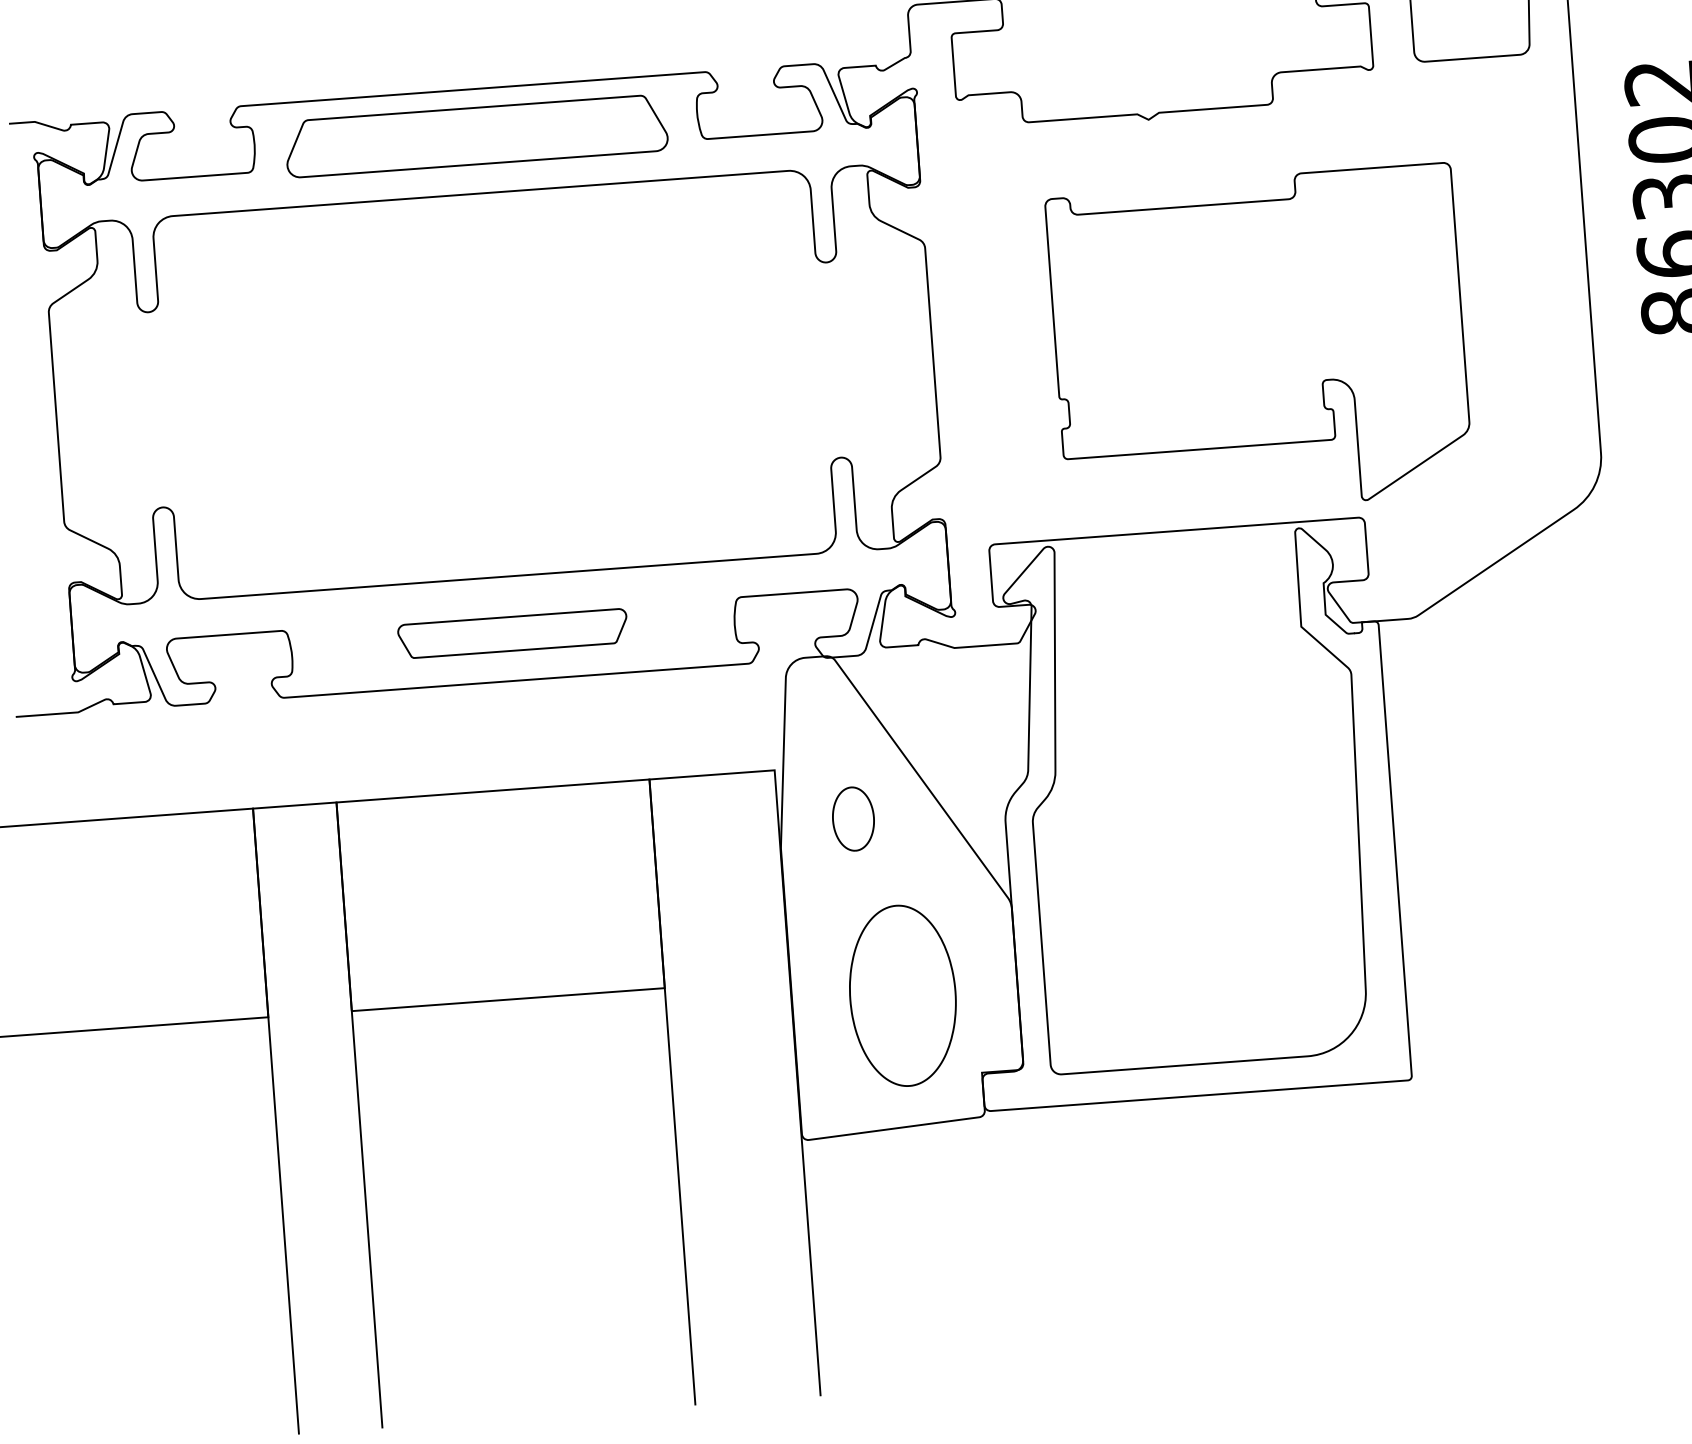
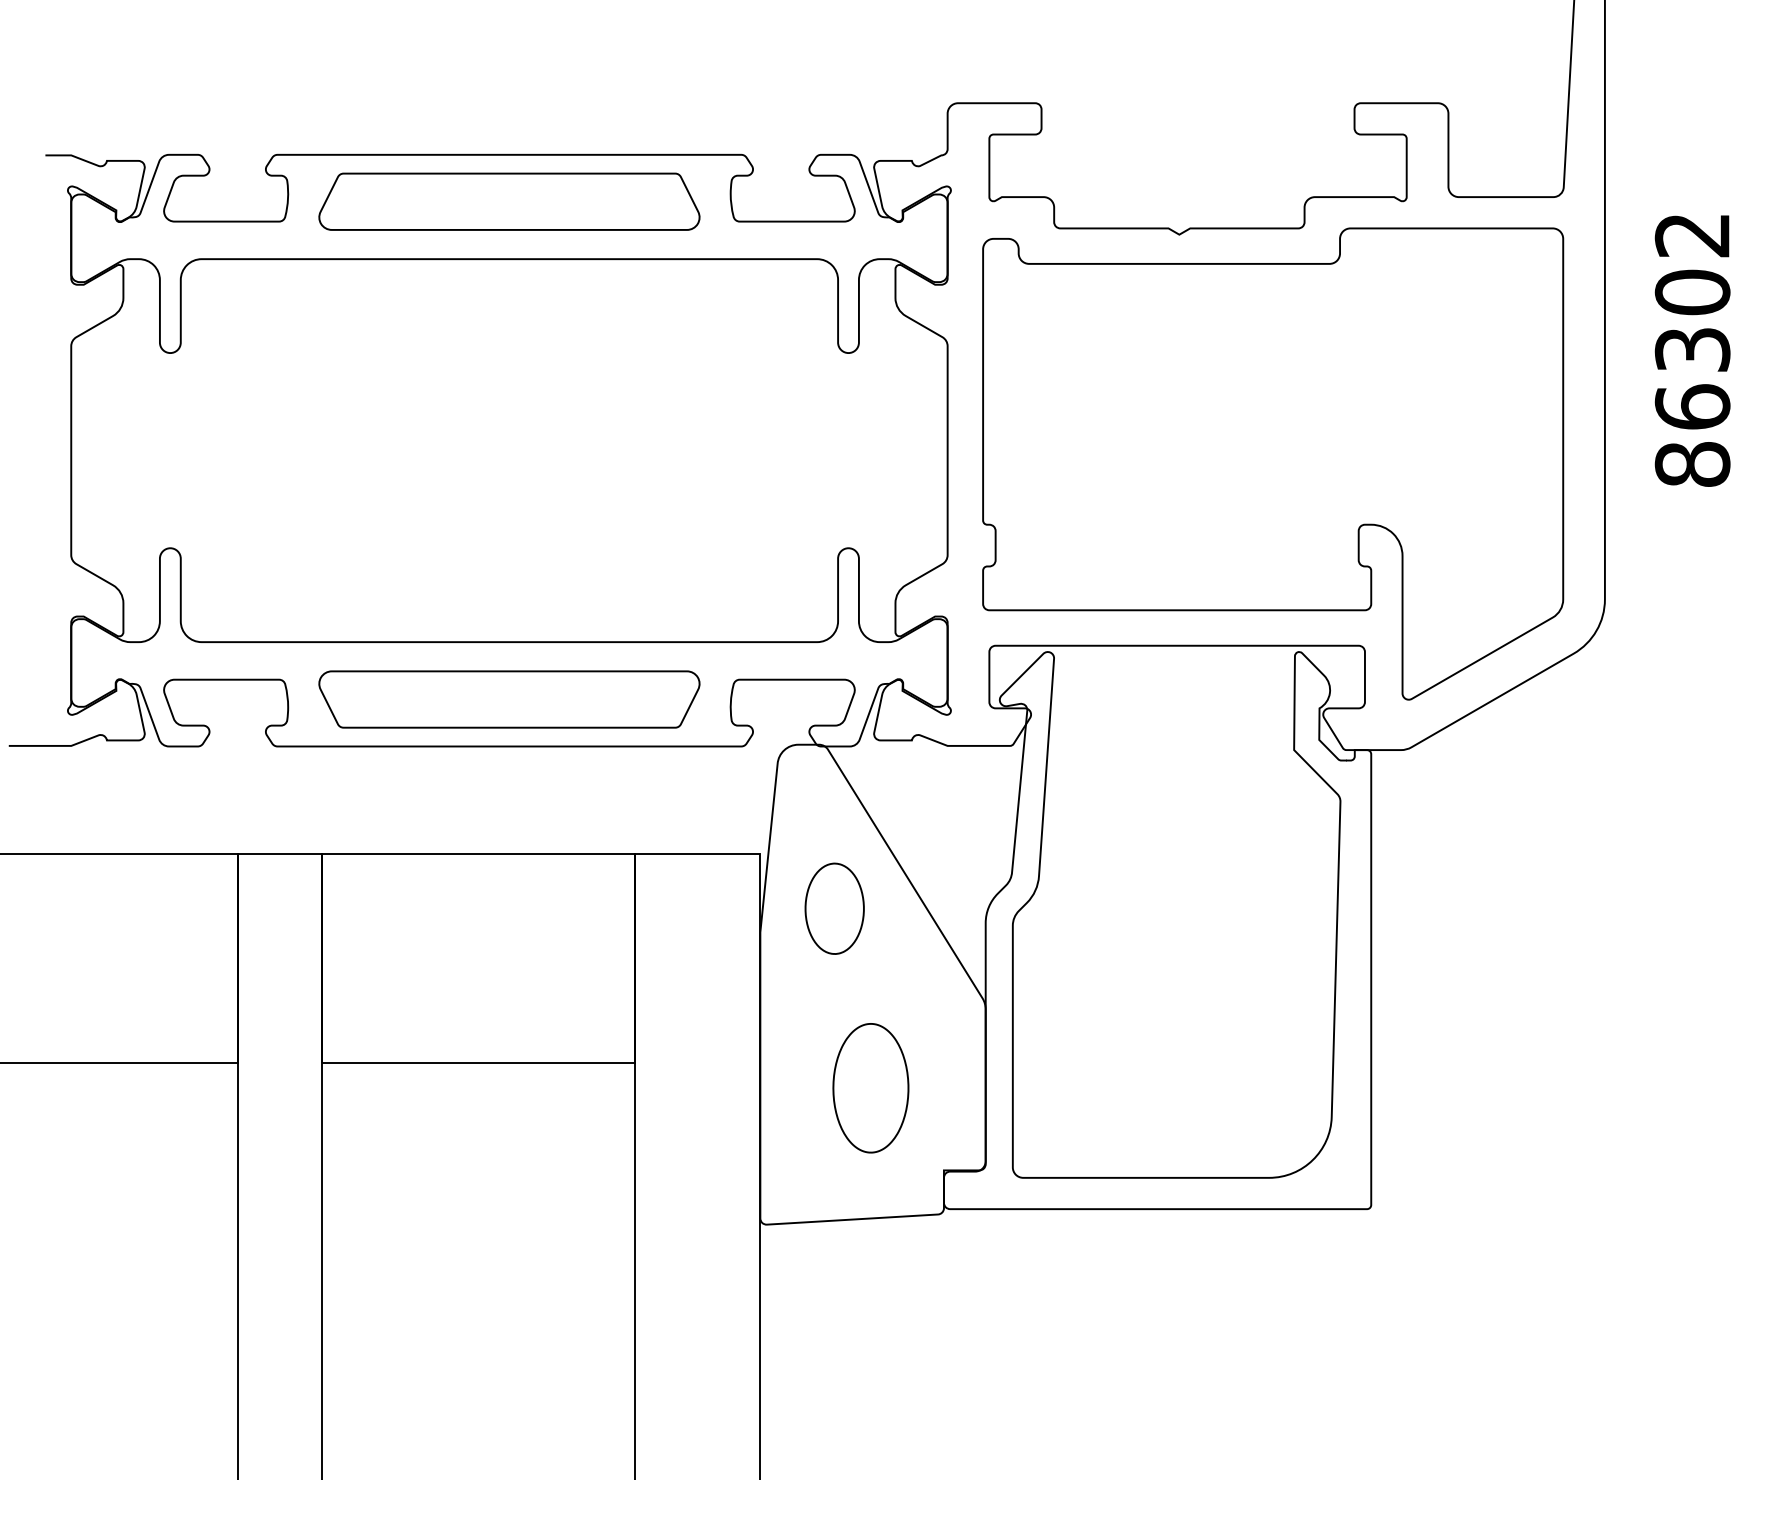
part: (1259, 341) -> (1273, 463), size x1.43
part: (513, 633) -> (509, 699), size x1.67
part: (853, 818) -> (834, 908), size x1.43
part: (902, 996) -> (870, 1088), size x0.71

